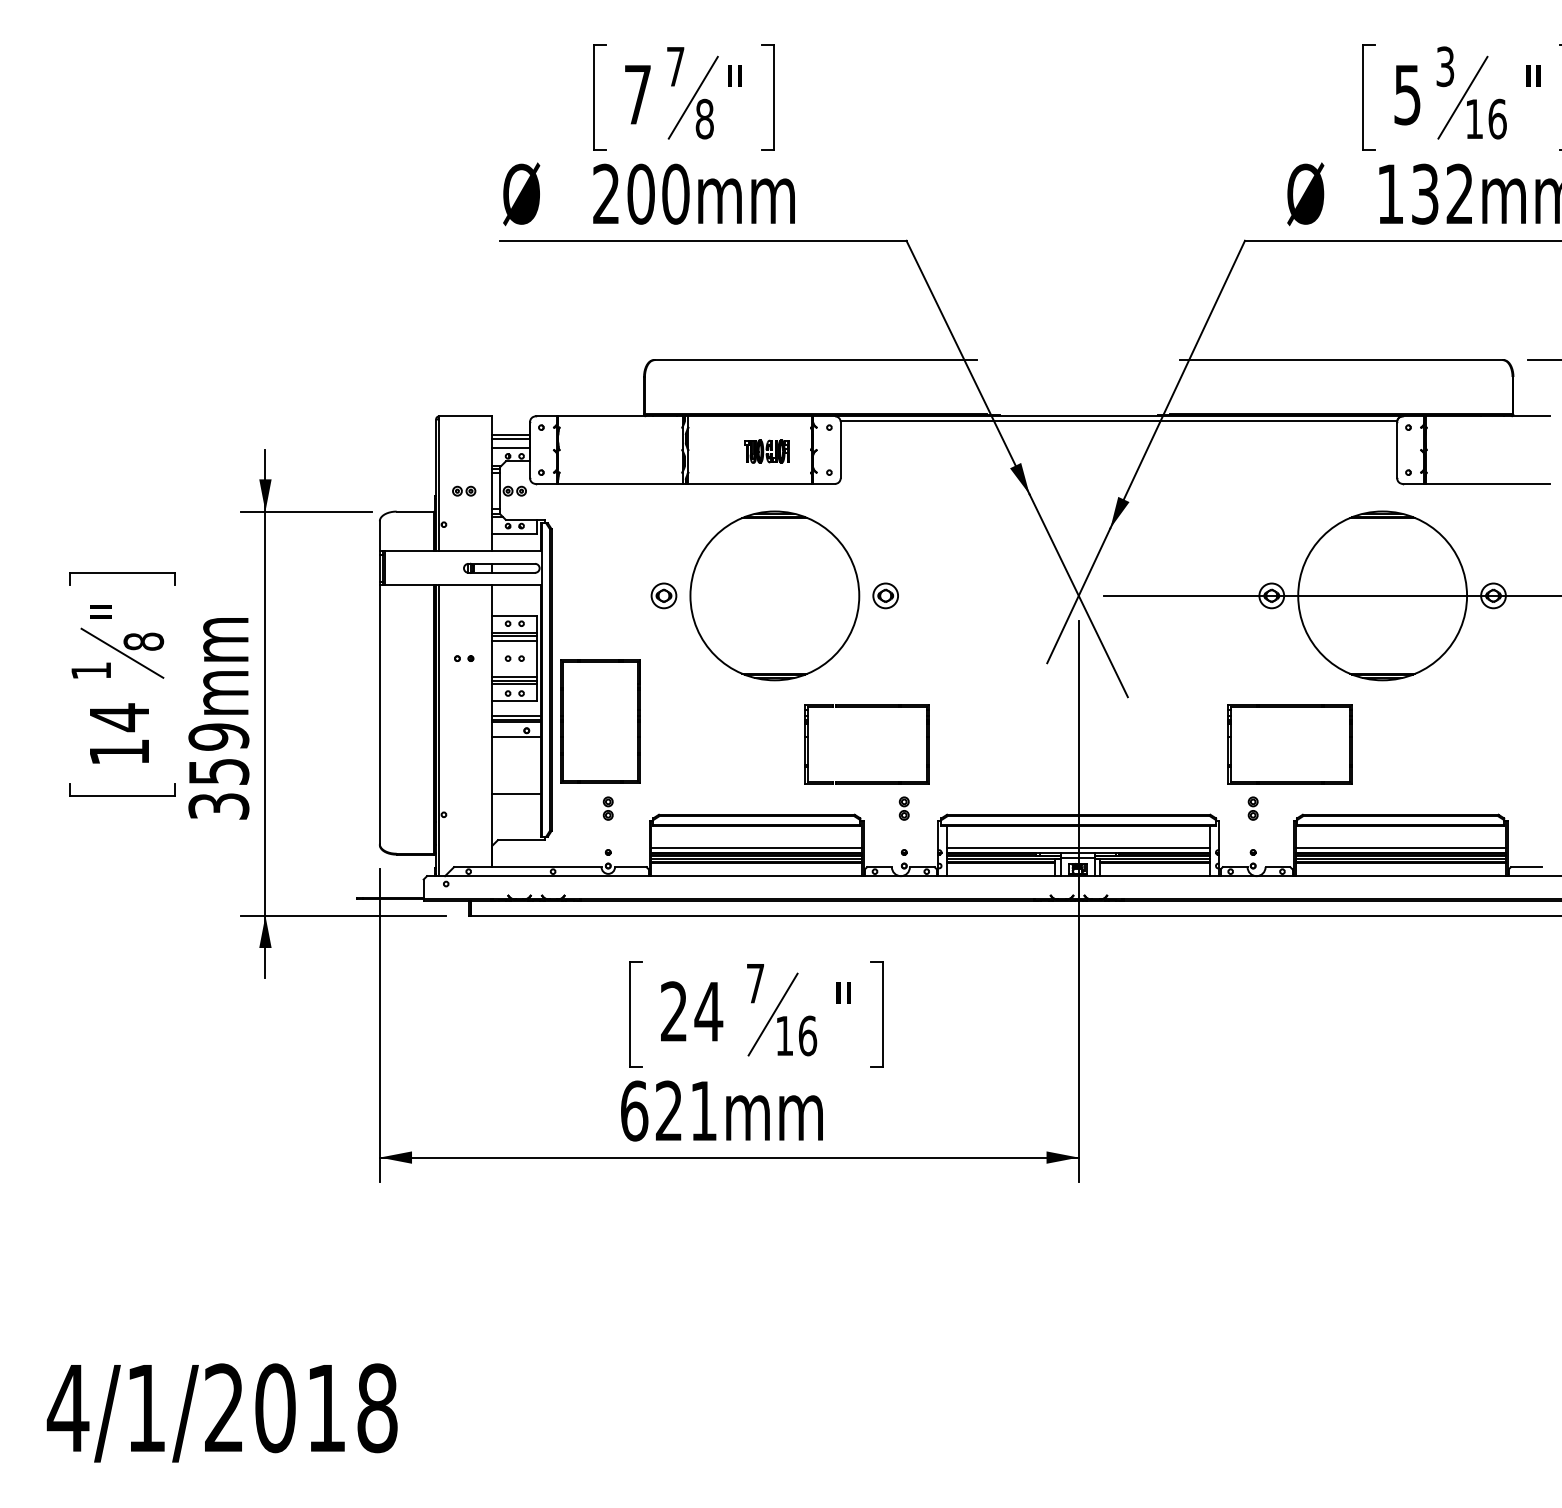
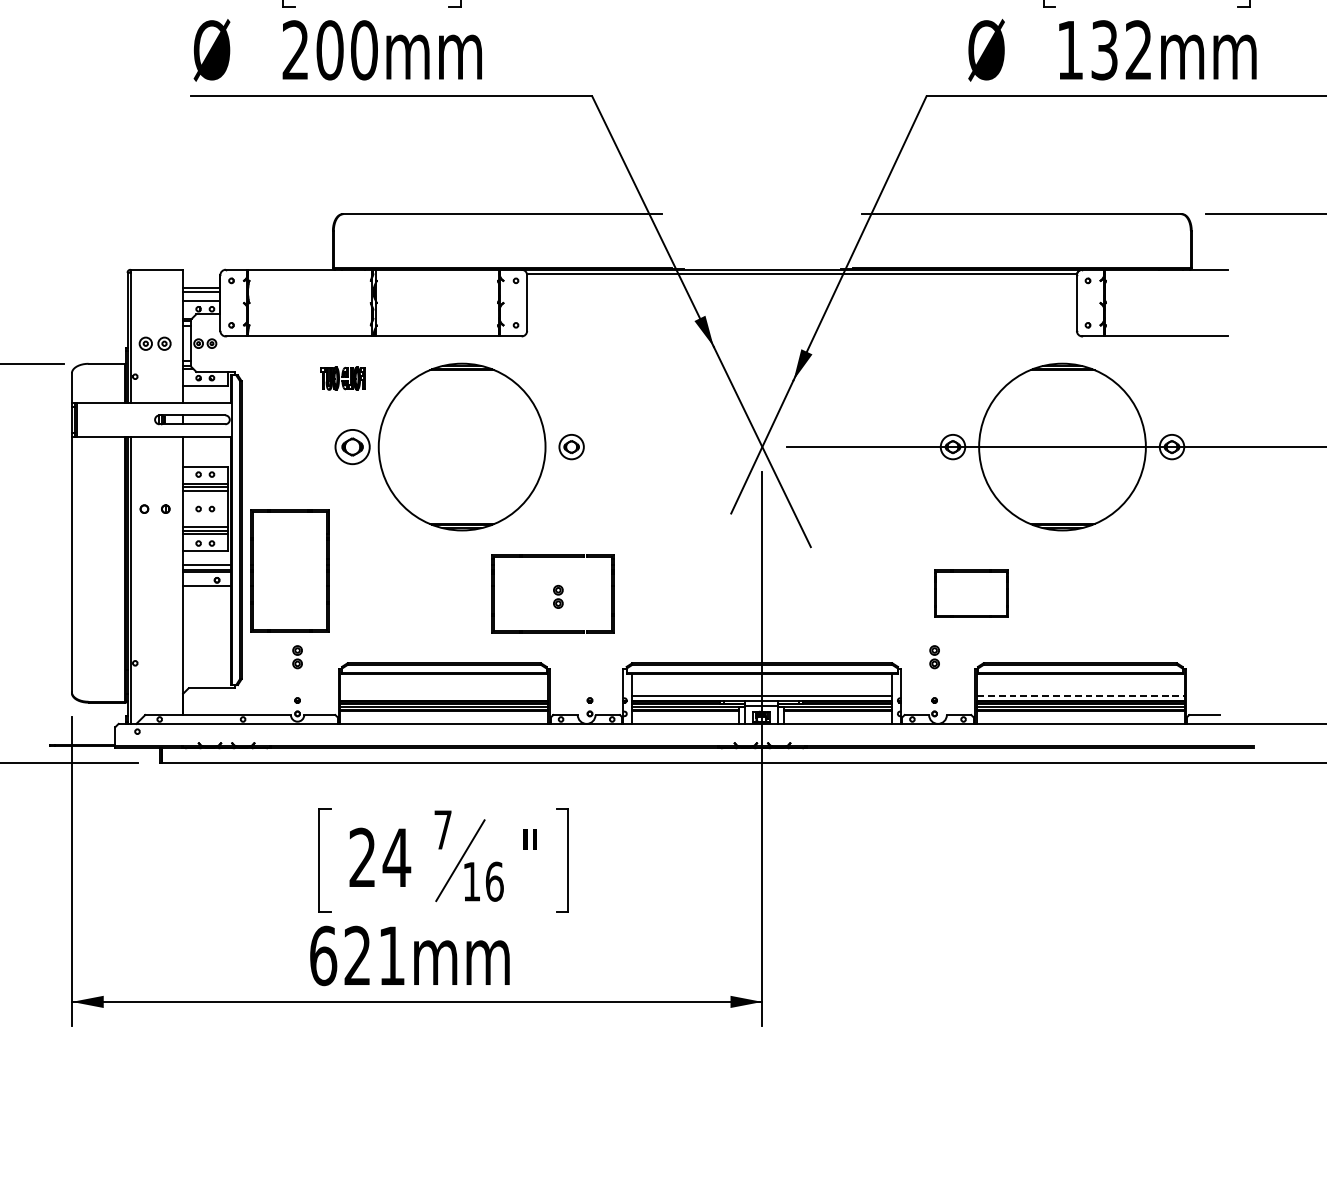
part: (766, 451) -> (342, 378), moved
part: (464, 490) -> (155, 342), size x1.4
part: (663, 595) -> (352, 446), size x1.4
part: (464, 658) -> (155, 508), size x1.6
part: (1289, 744) -> (970, 593), size x0.6
line: (516, 794) -> (206, 643), removed
part: (903, 808) -> (557, 596), moved
line: (756, 848) -> (444, 696), removed
line: (1401, 848) -> (1081, 696), solid -> dashed

